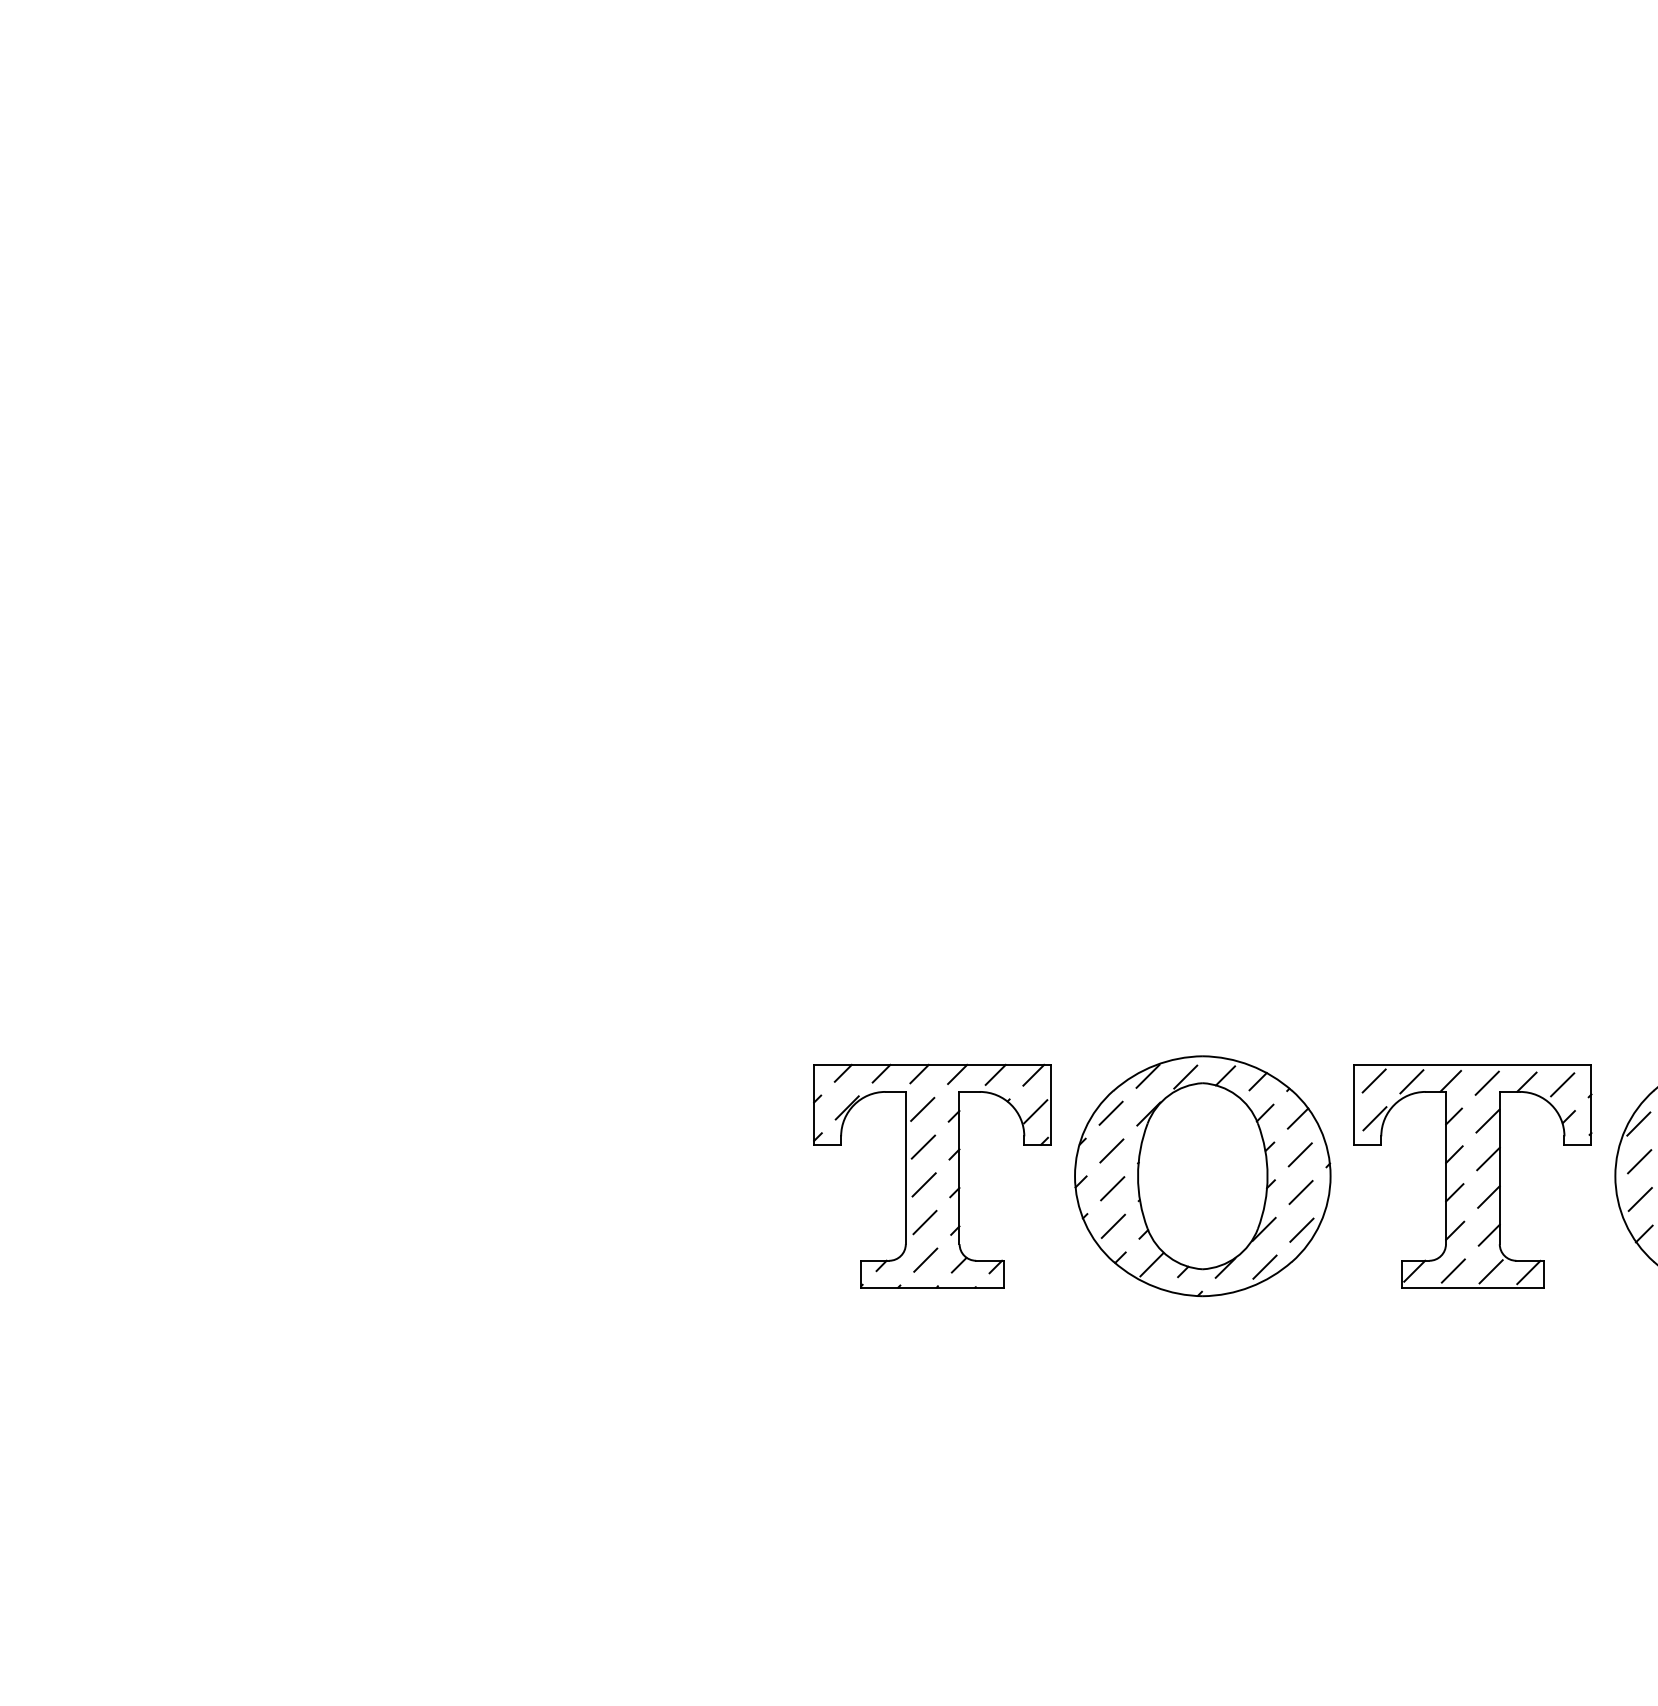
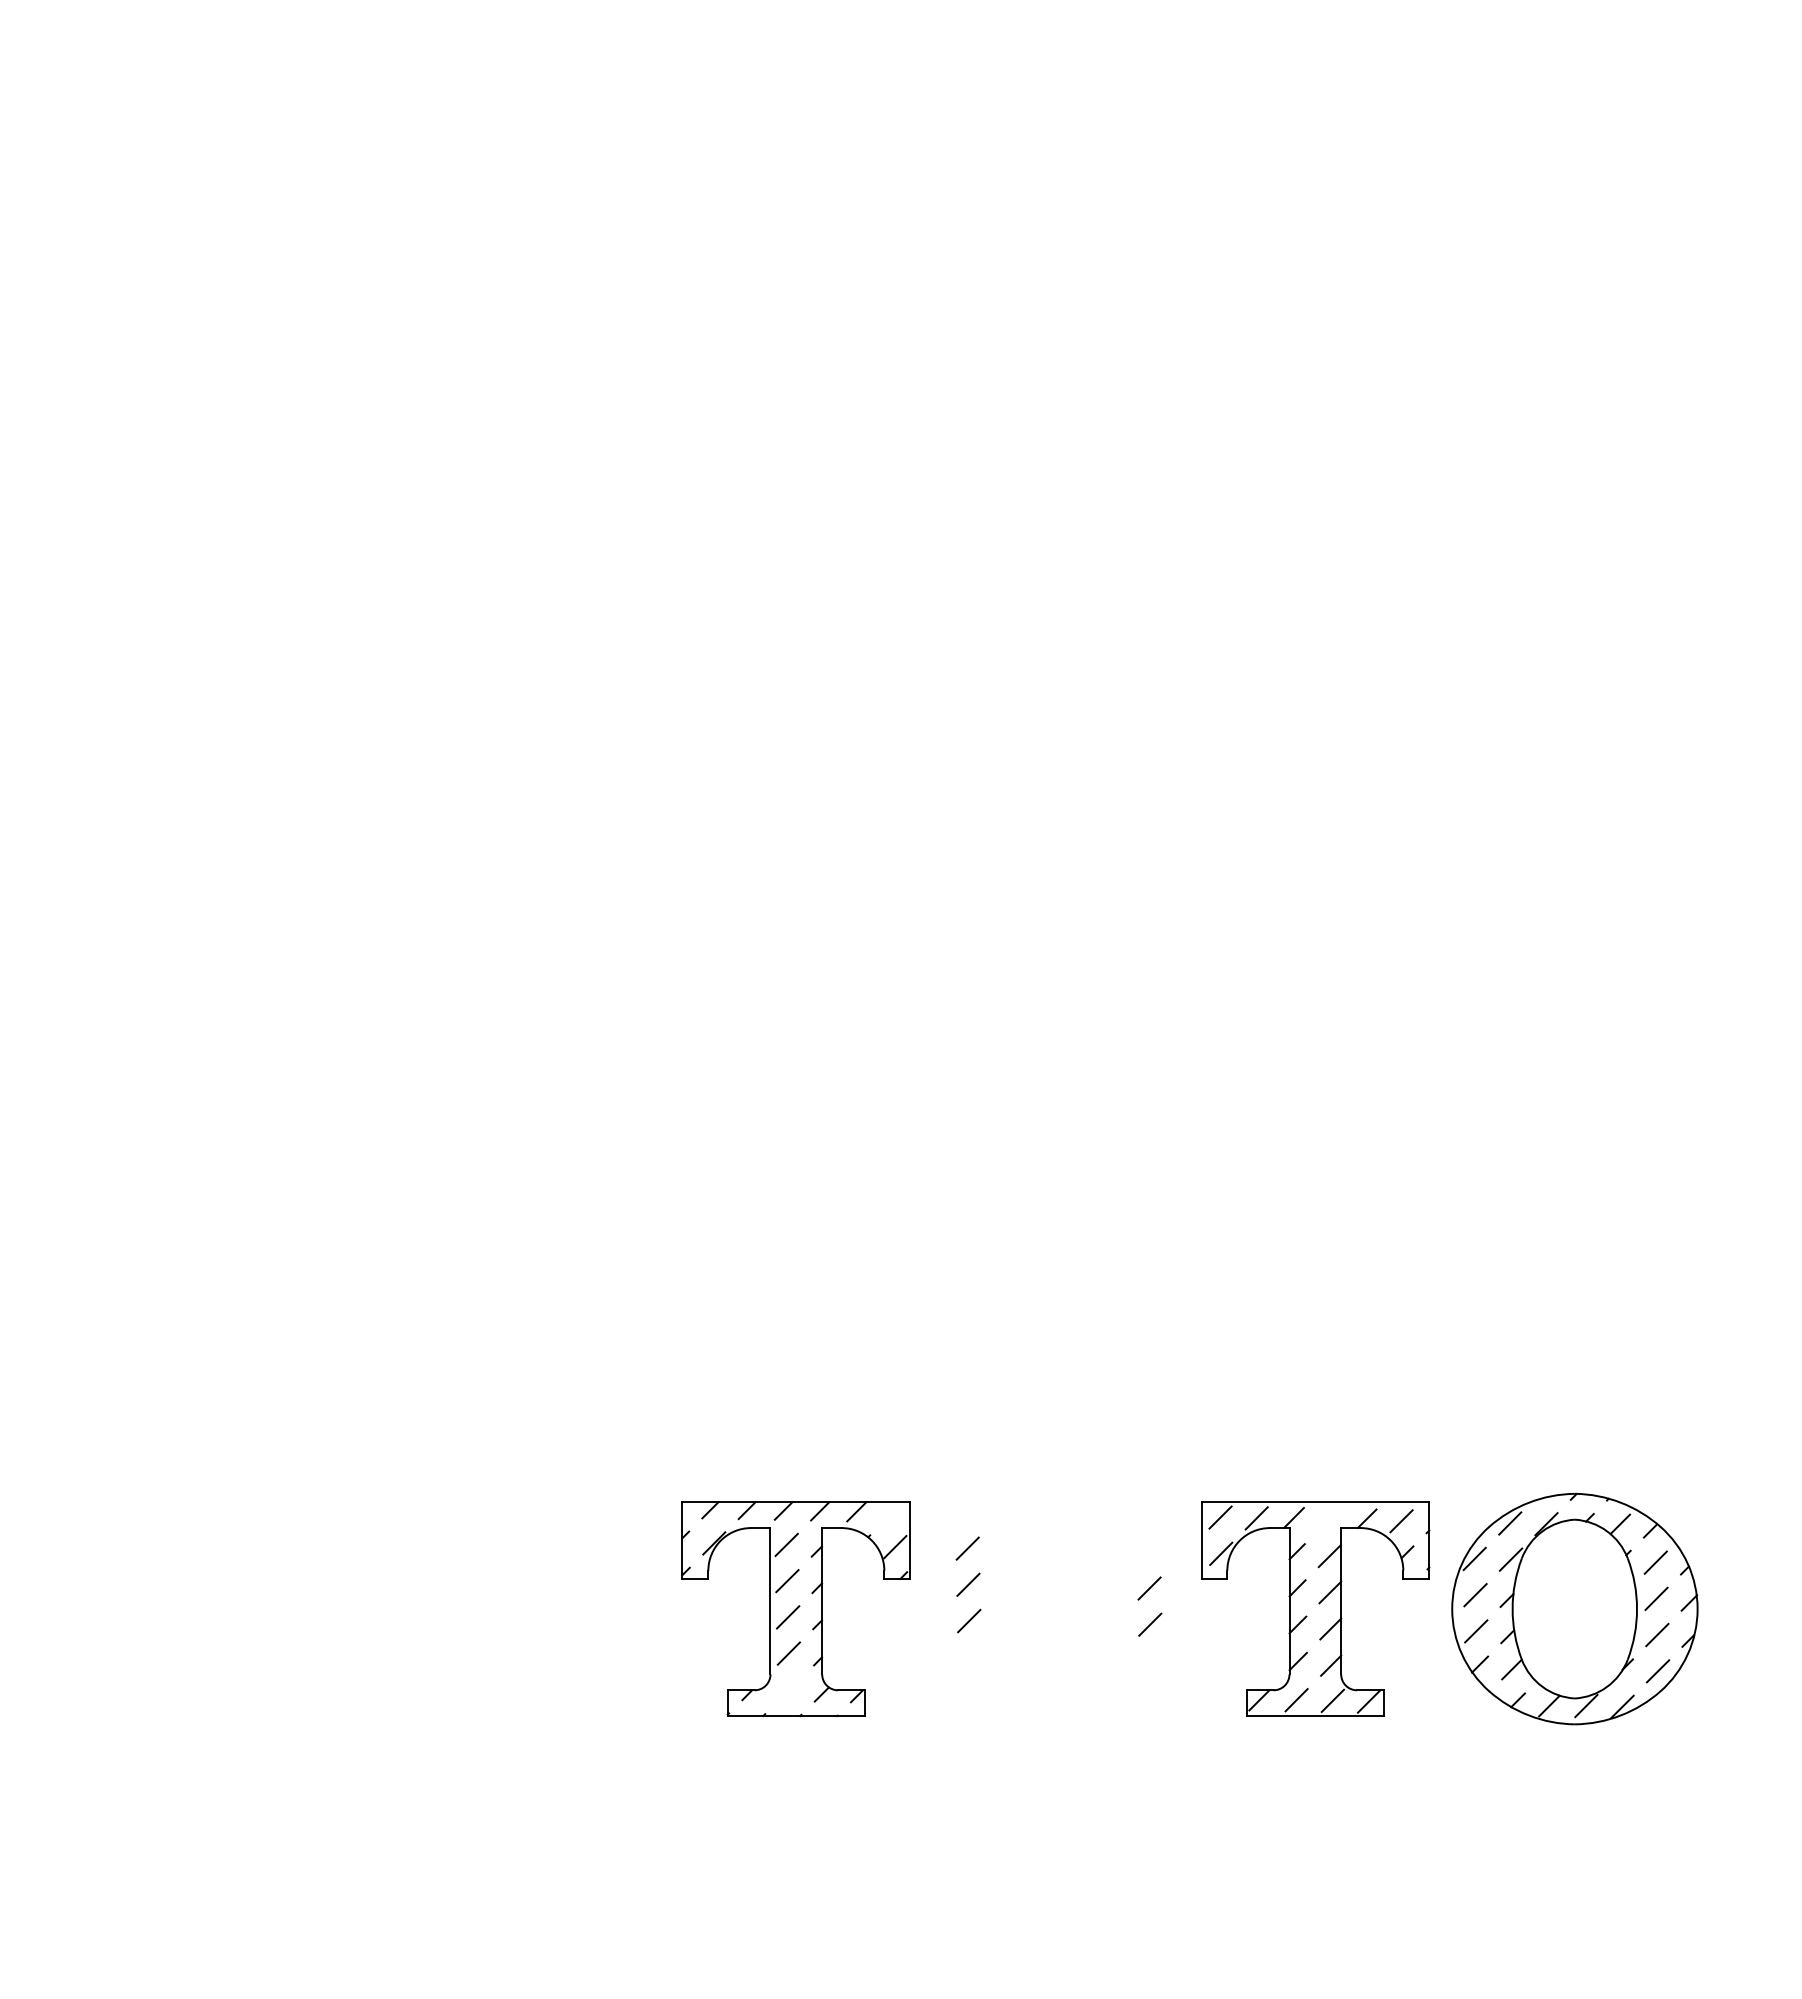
line: (1033, 1075) -> (893, 1512), removed
line: (1487, 1082) -> (1329, 1519), removed
part: (1202, 1175) -> (1055, 1608), removed
line: (925, 1259) -> (789, 1689), removed

